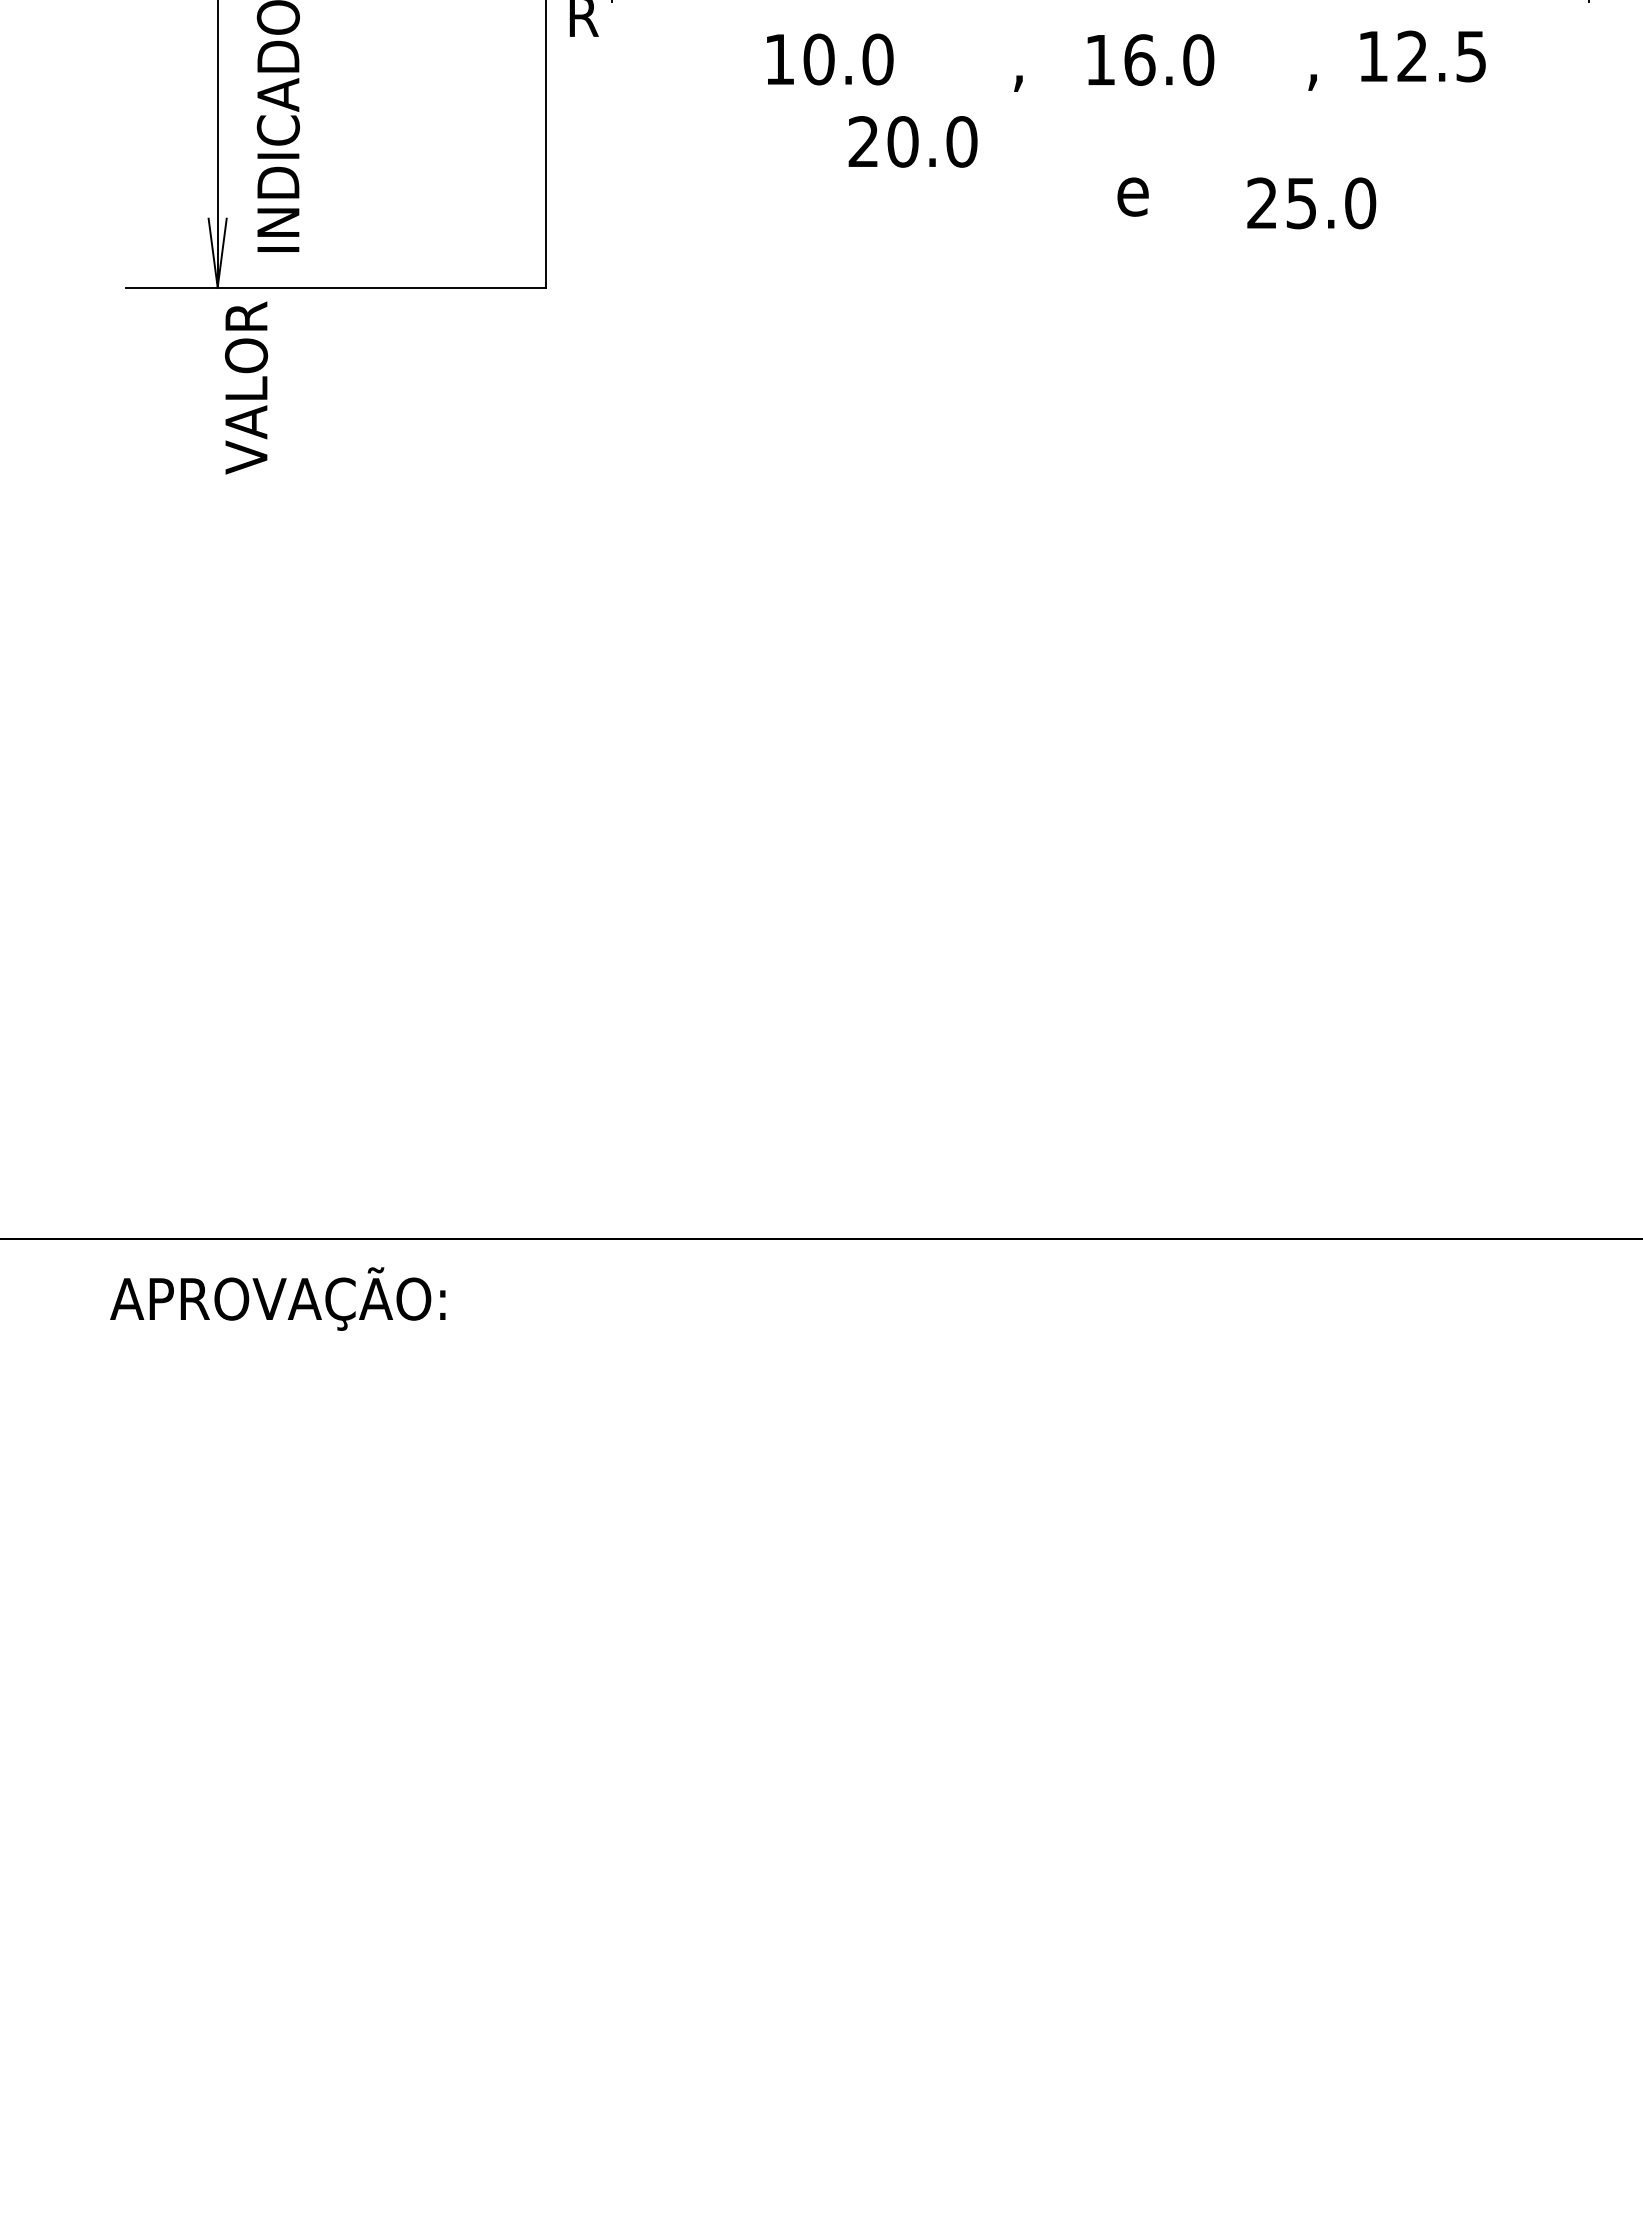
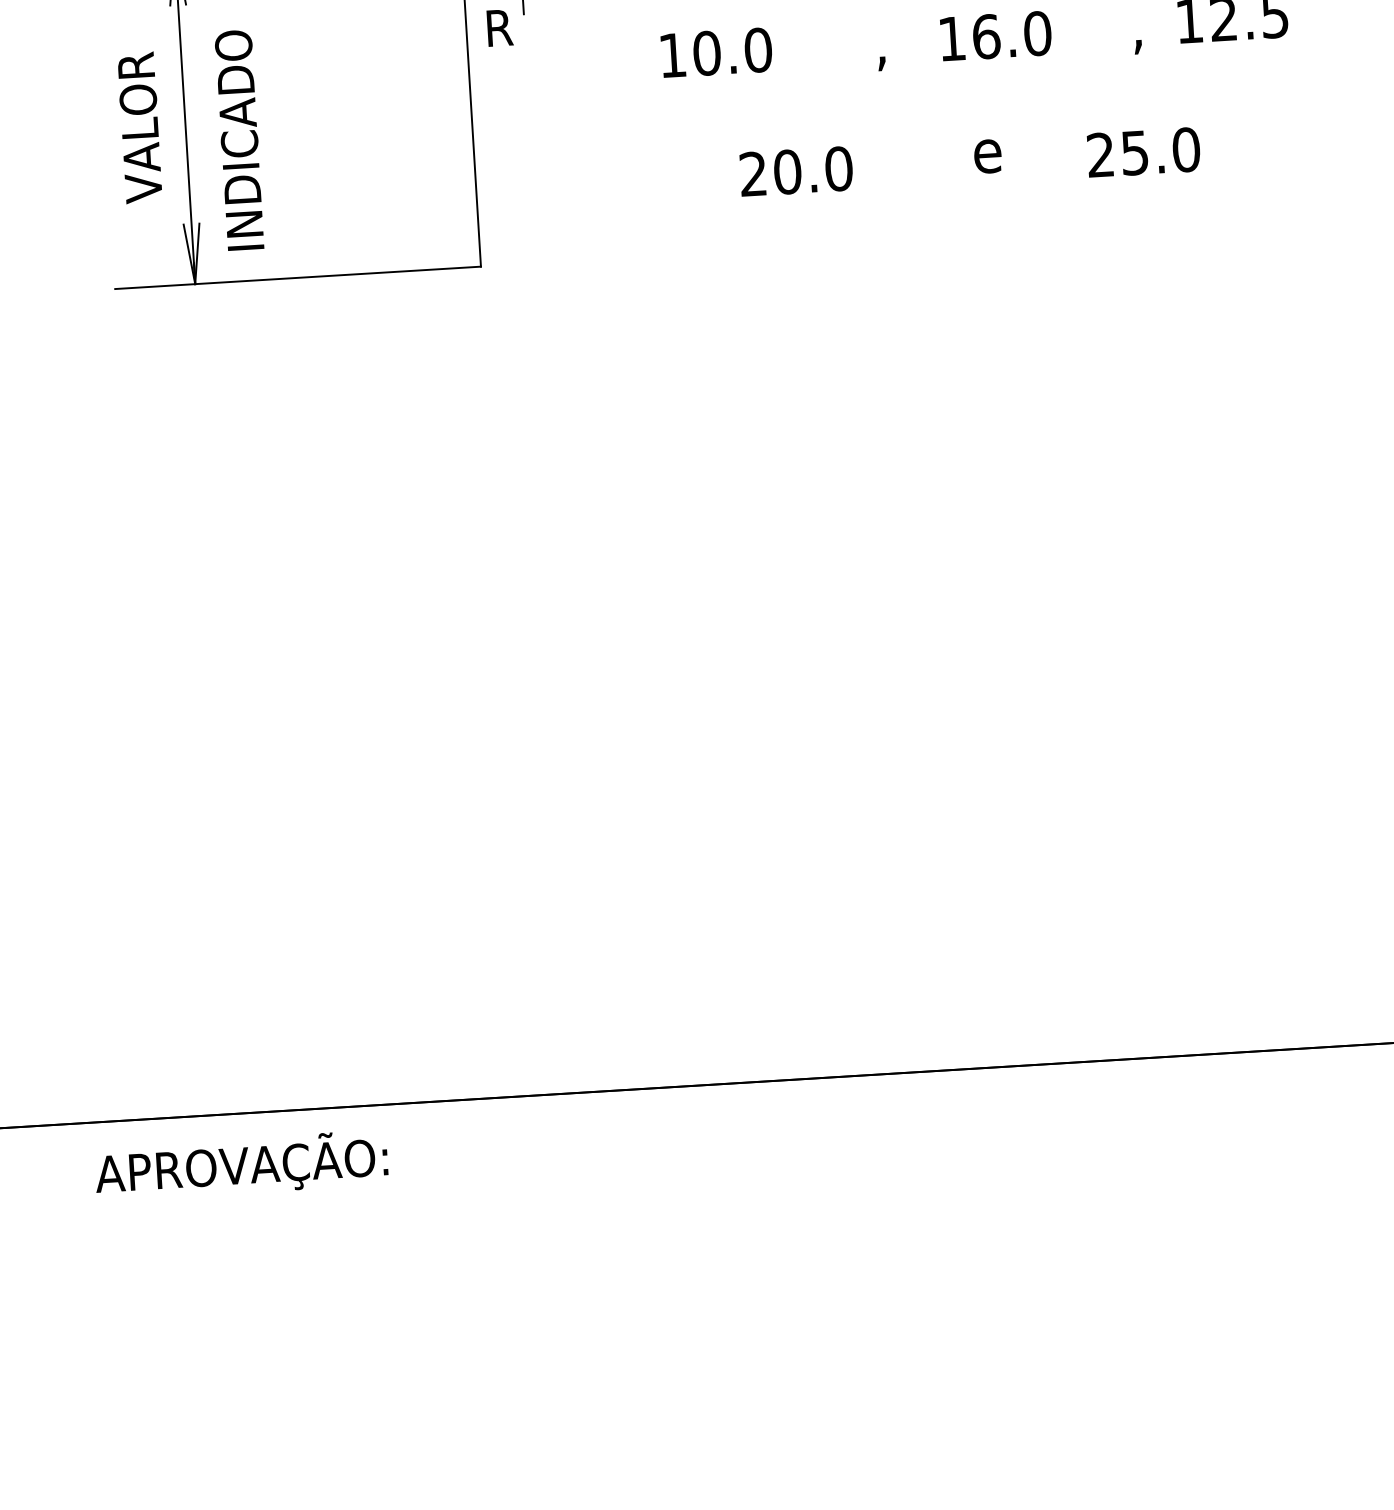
text: (912, 141) -> (795, 171), moved
text: (246, 387) -> (140, 127), moved
text: (277, 1298) -> (241, 1165), moved

